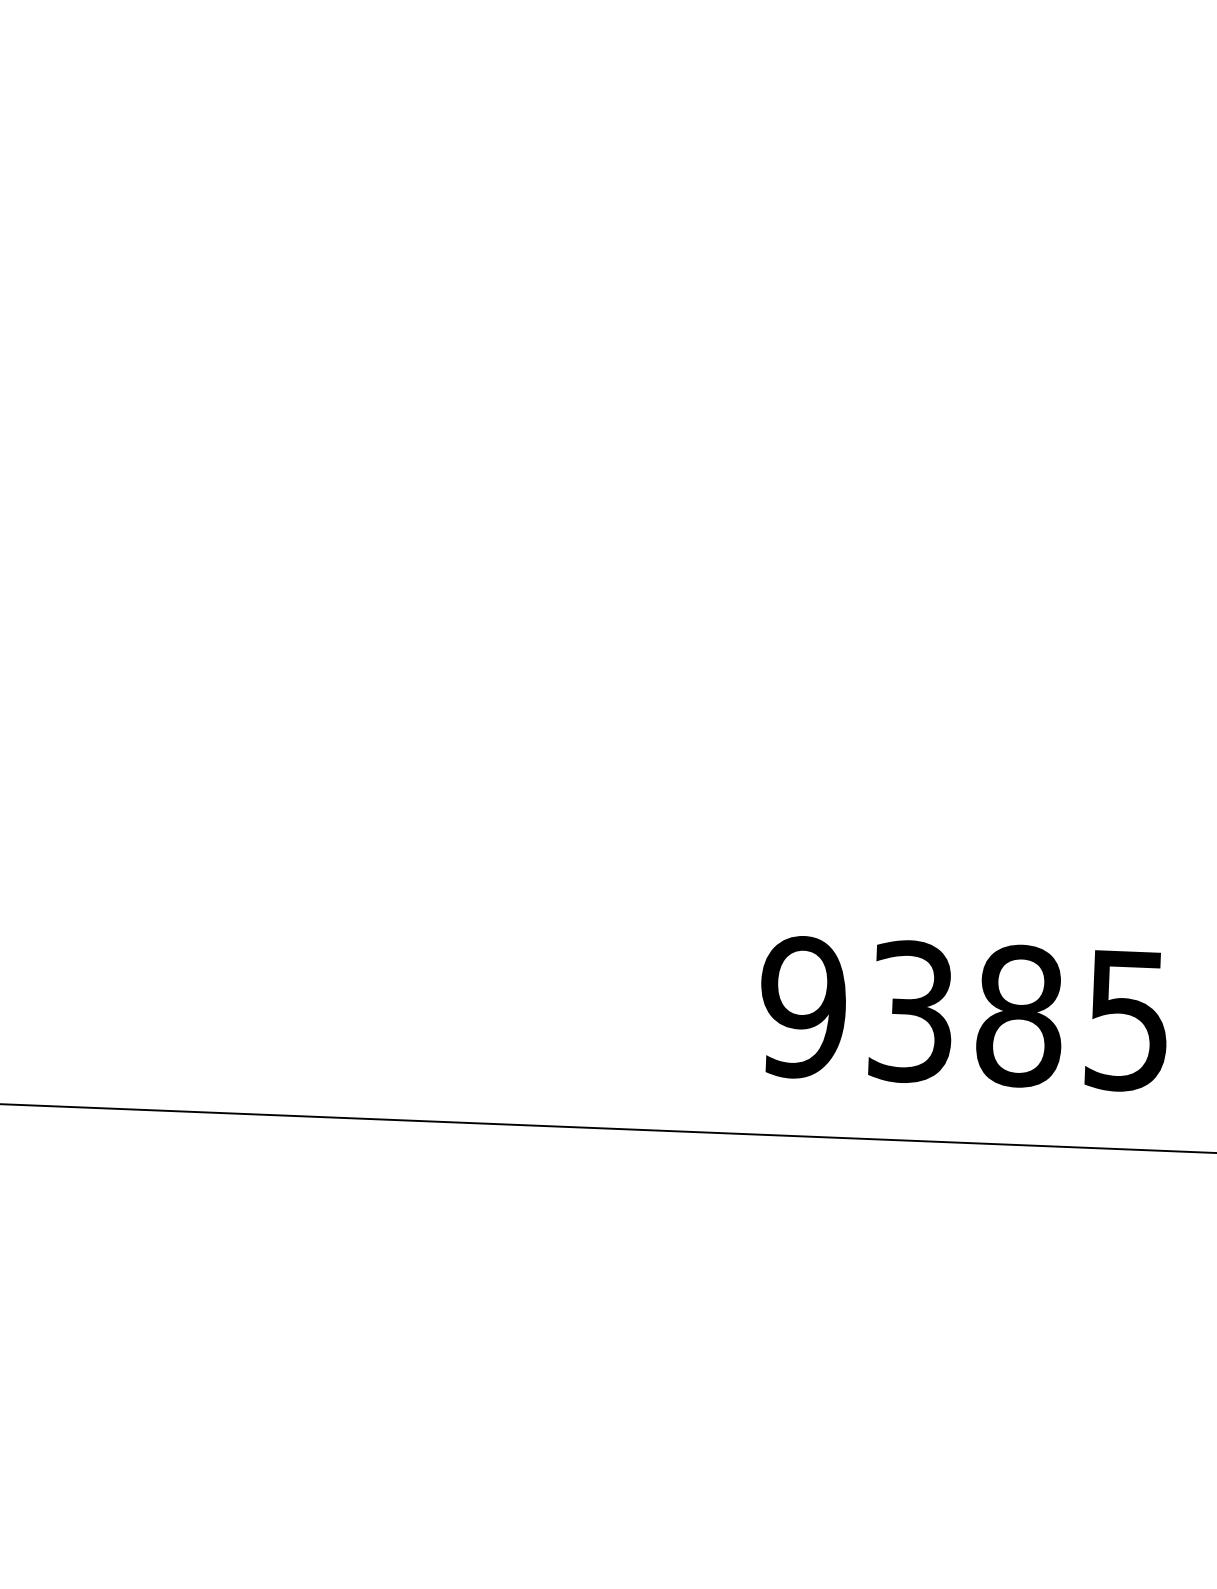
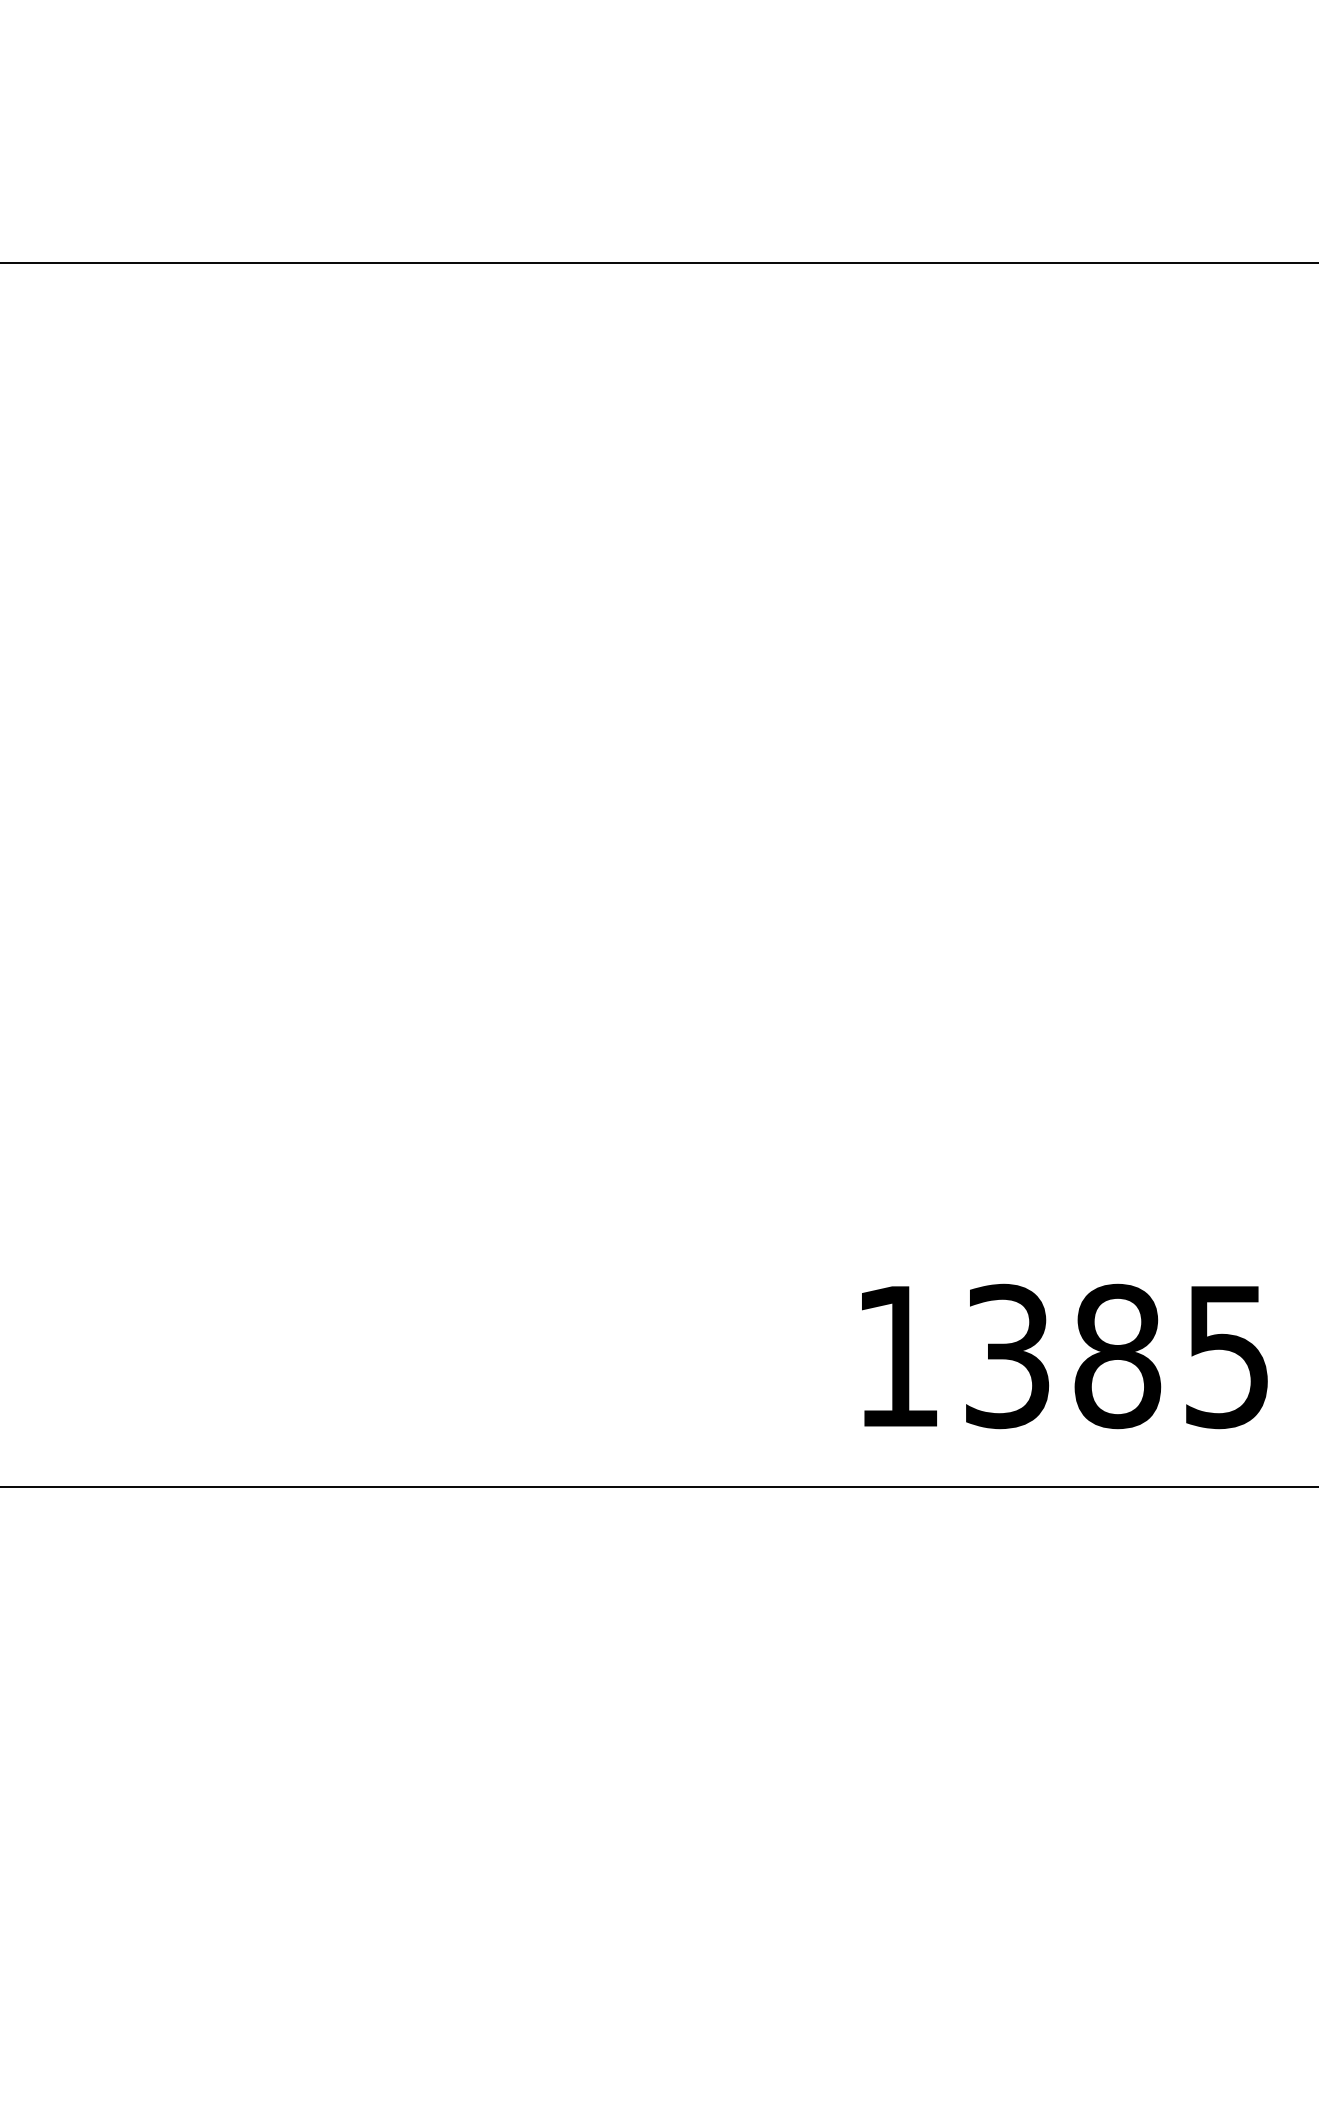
text: (802, 1007) -> (896, 1356), 9385 -> 1385

